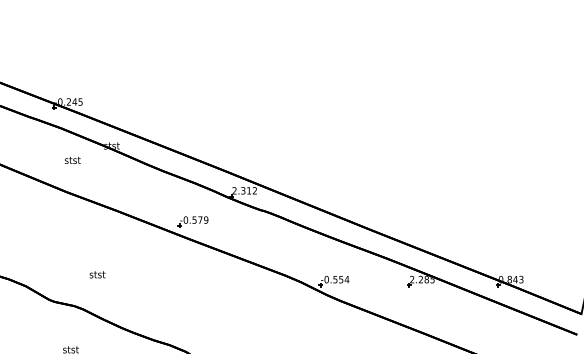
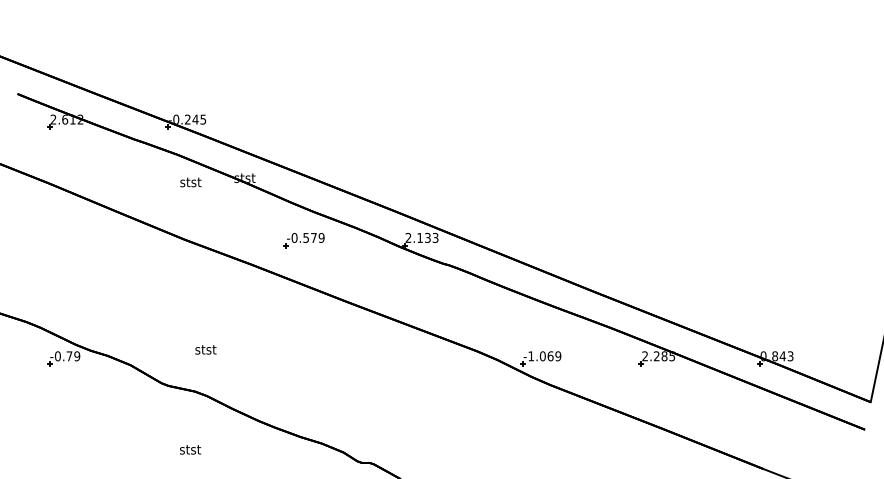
text: (72, 160) -> (190, 182), moved
text: (248, 190) -> (427, 237), 2.312 -> 2.133
part: (192, 221) -> (303, 240), moved
text: (97, 274) -> (205, 349), moved
text: (336, 279) -> (544, 356), -0.554 -> -1.069

